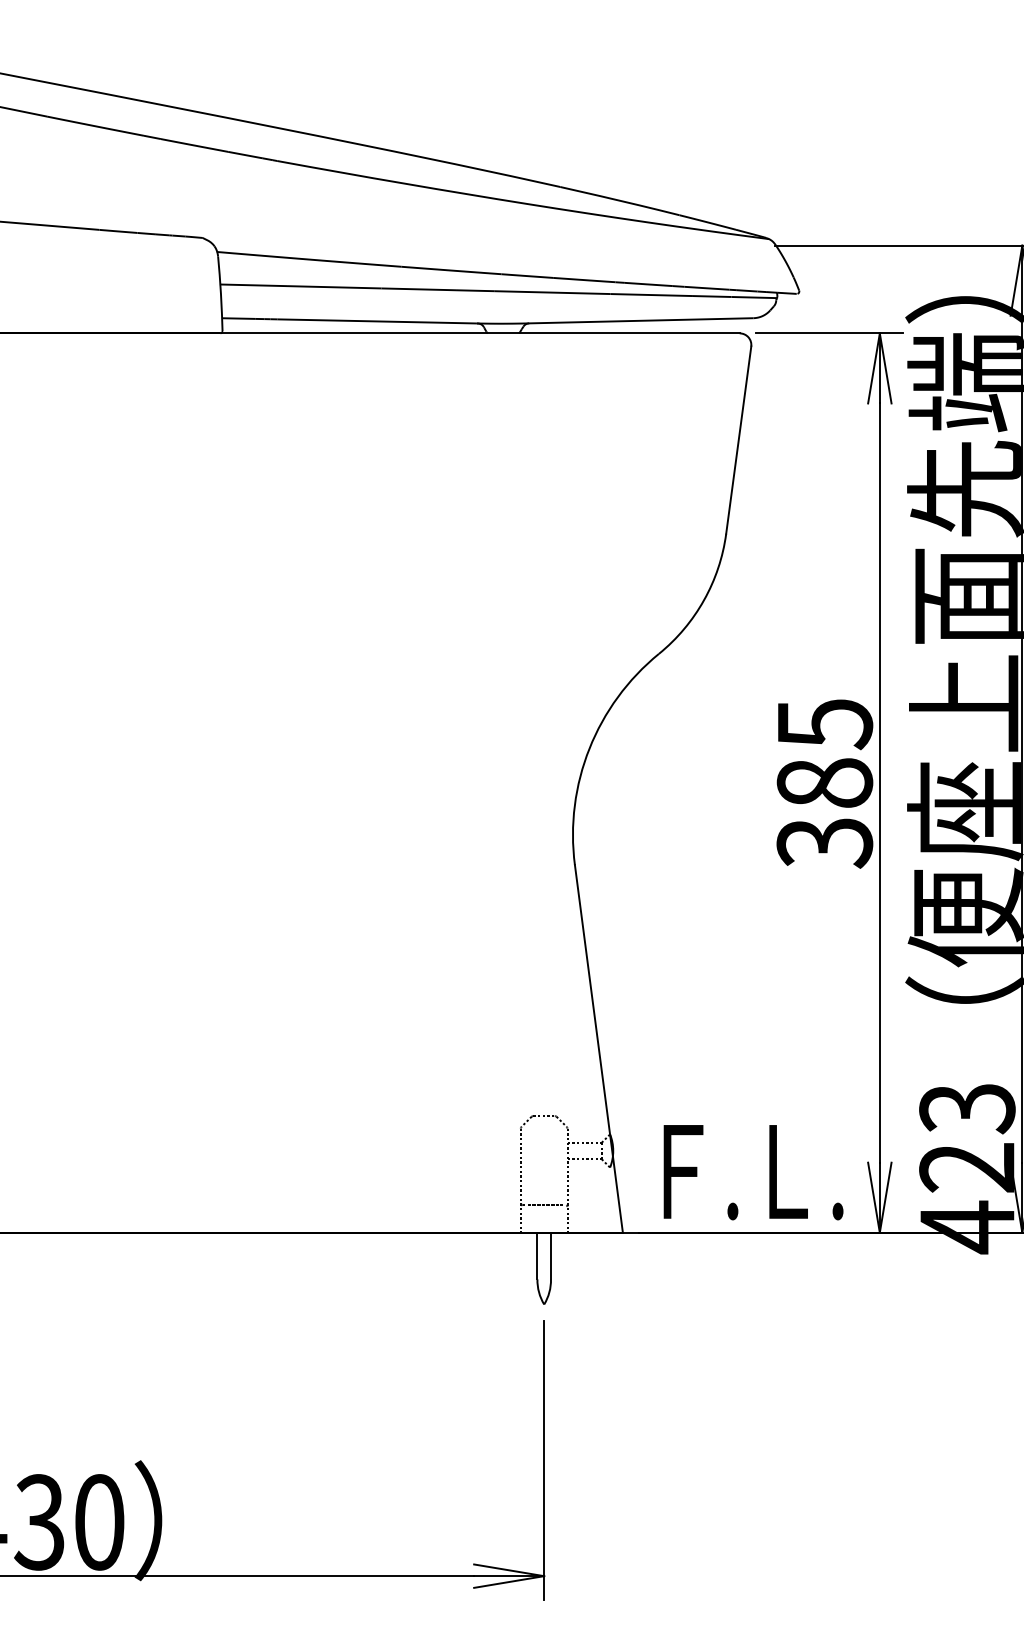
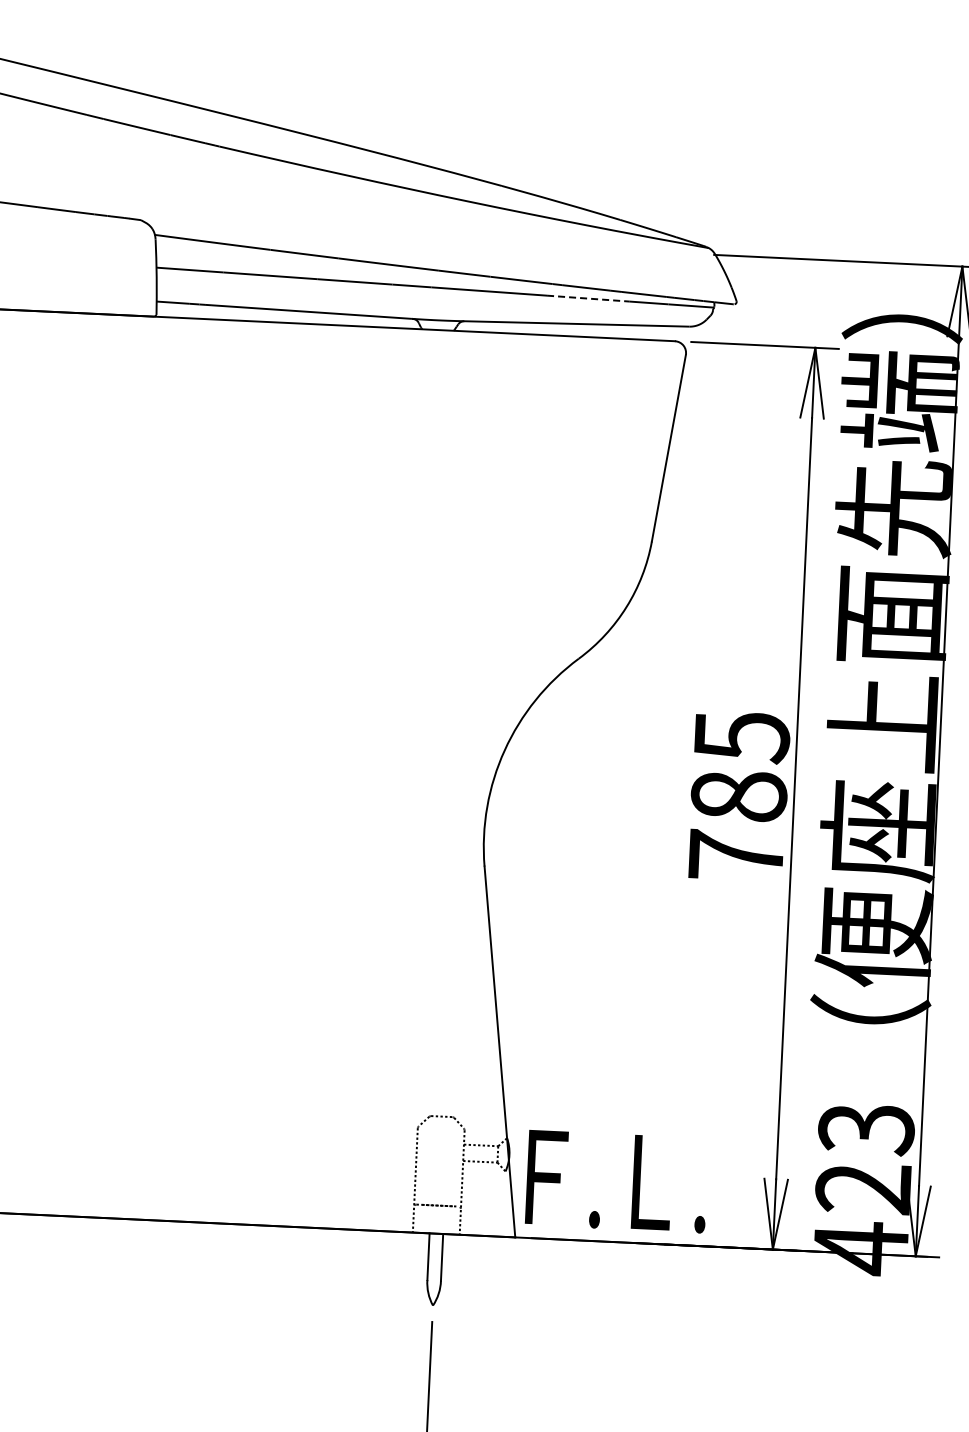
line: (652, 295) -> (589, 299), solid -> dashed
text: (824, 842) -> (735, 855), 385 -> 785
text: (753, 1172) -> (616, 1181), moved

